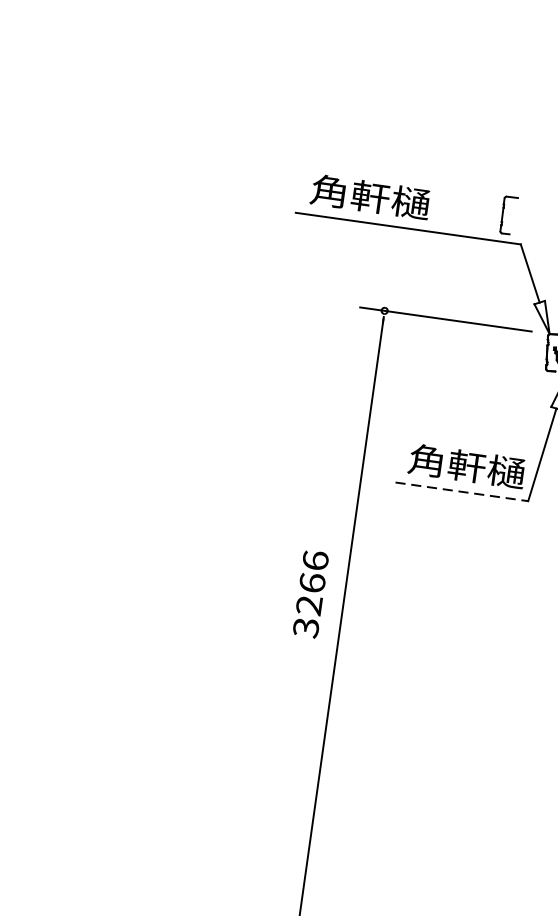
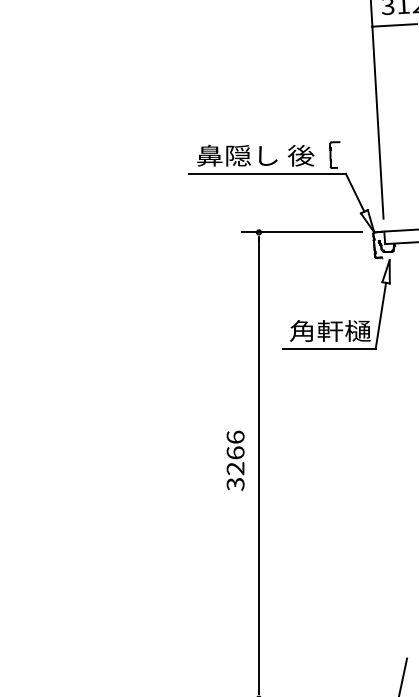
text: (395, 200) -> (255, 155), 角軒樋 -> 鼻隠し 後
line: (462, 492) -> (329, 349), dashed -> solid
text: (310, 593) -> (235, 460), moved

